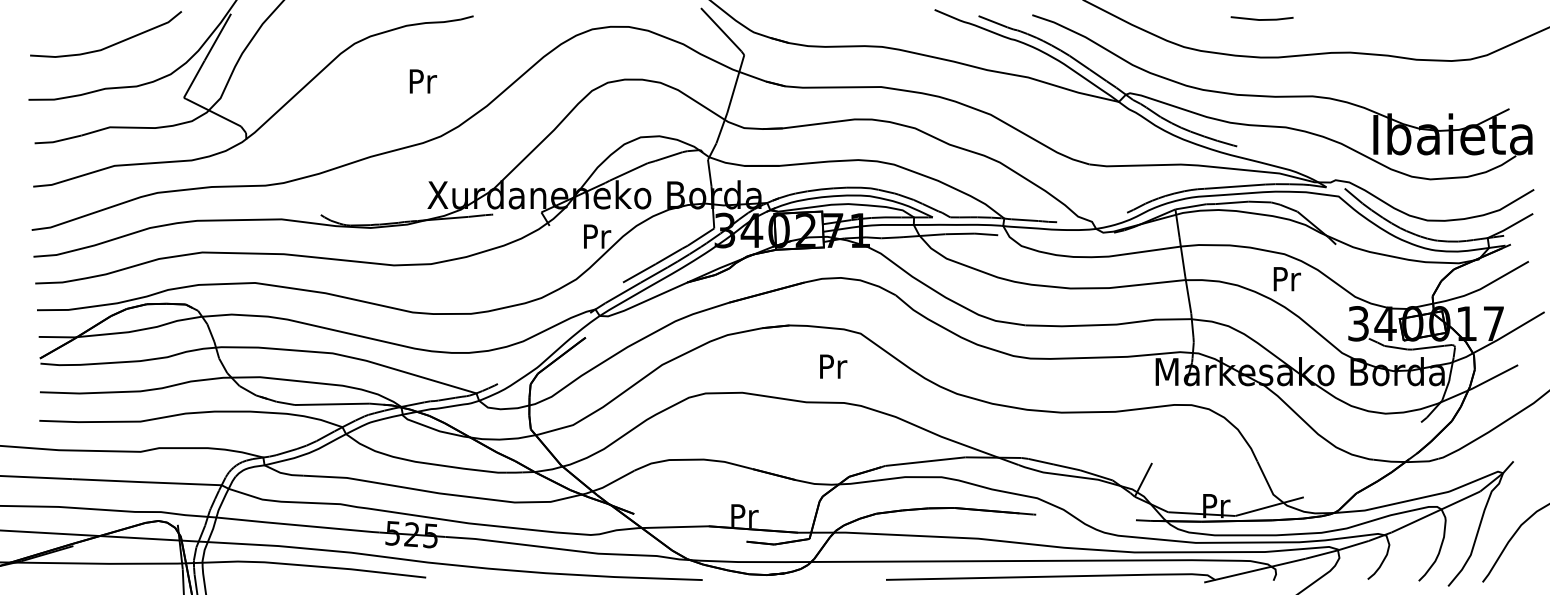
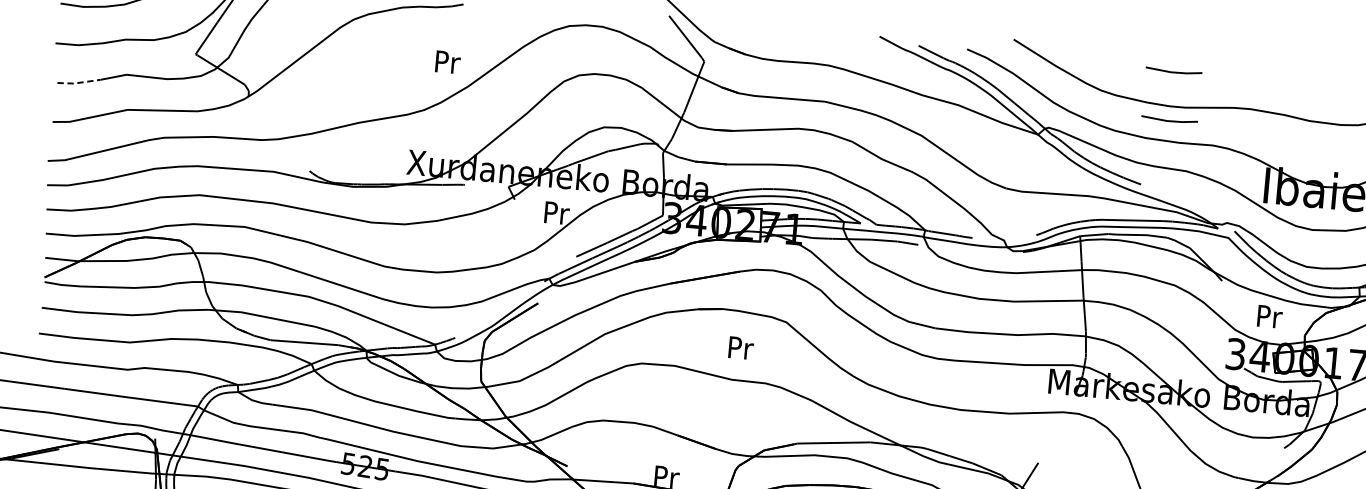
line: (1261, 73) -> (1168, 120), added
text: (423, 81) -> (448, 62), moved
line: (57, 141) -> (78, 83), solid -> dashed
text: (1286, 279) -> (1269, 317), moved
text: (833, 366) -> (741, 348), moved

